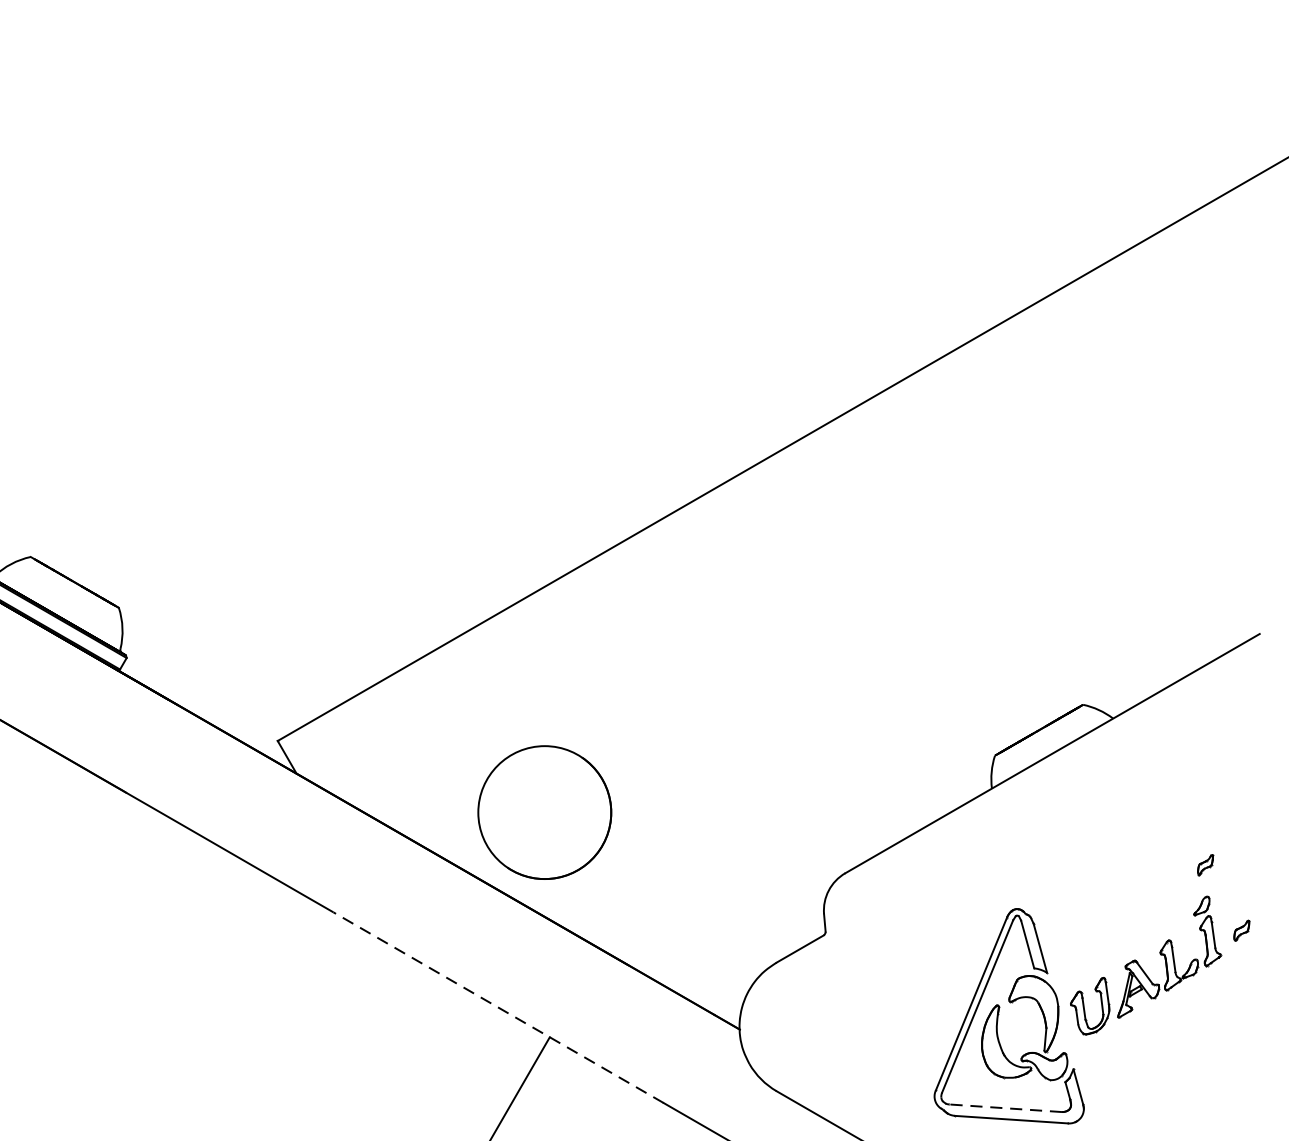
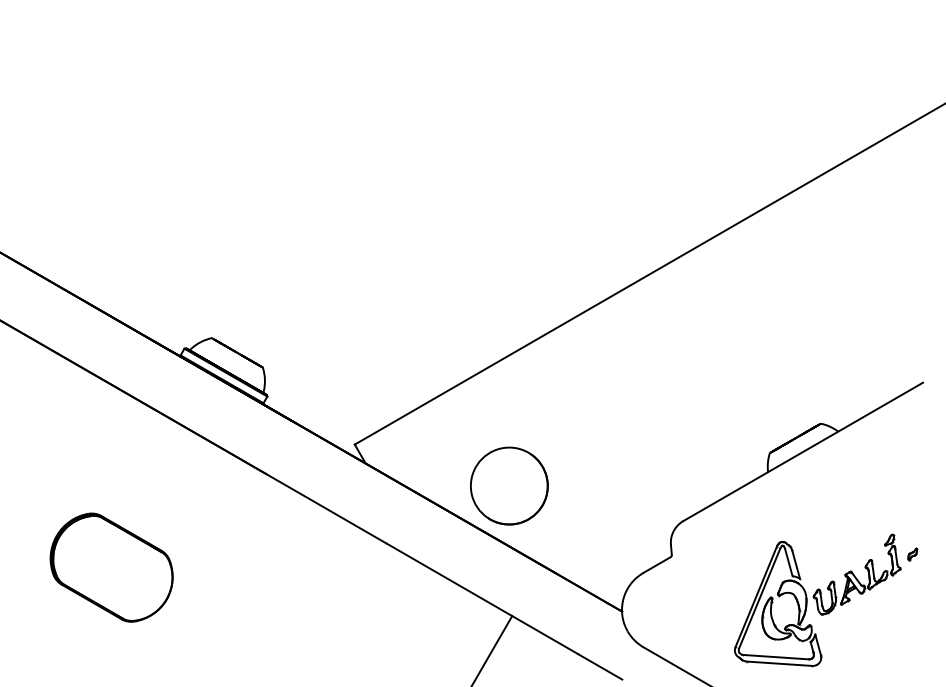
part: (1205, 865) -> (891, 516), removed
line: (498, 1006) -> (482, 598), dashed -> solid
line: (1006, 1108) -> (776, 657), dashed -> solid

